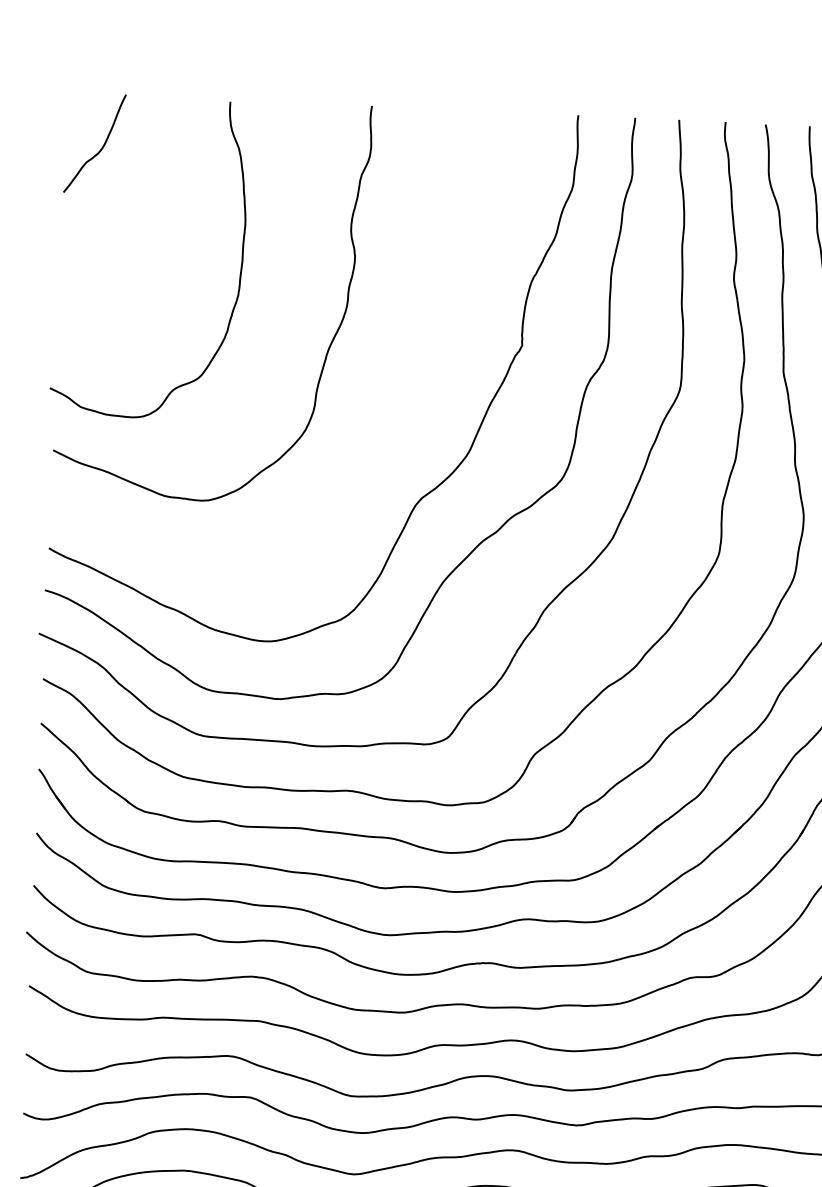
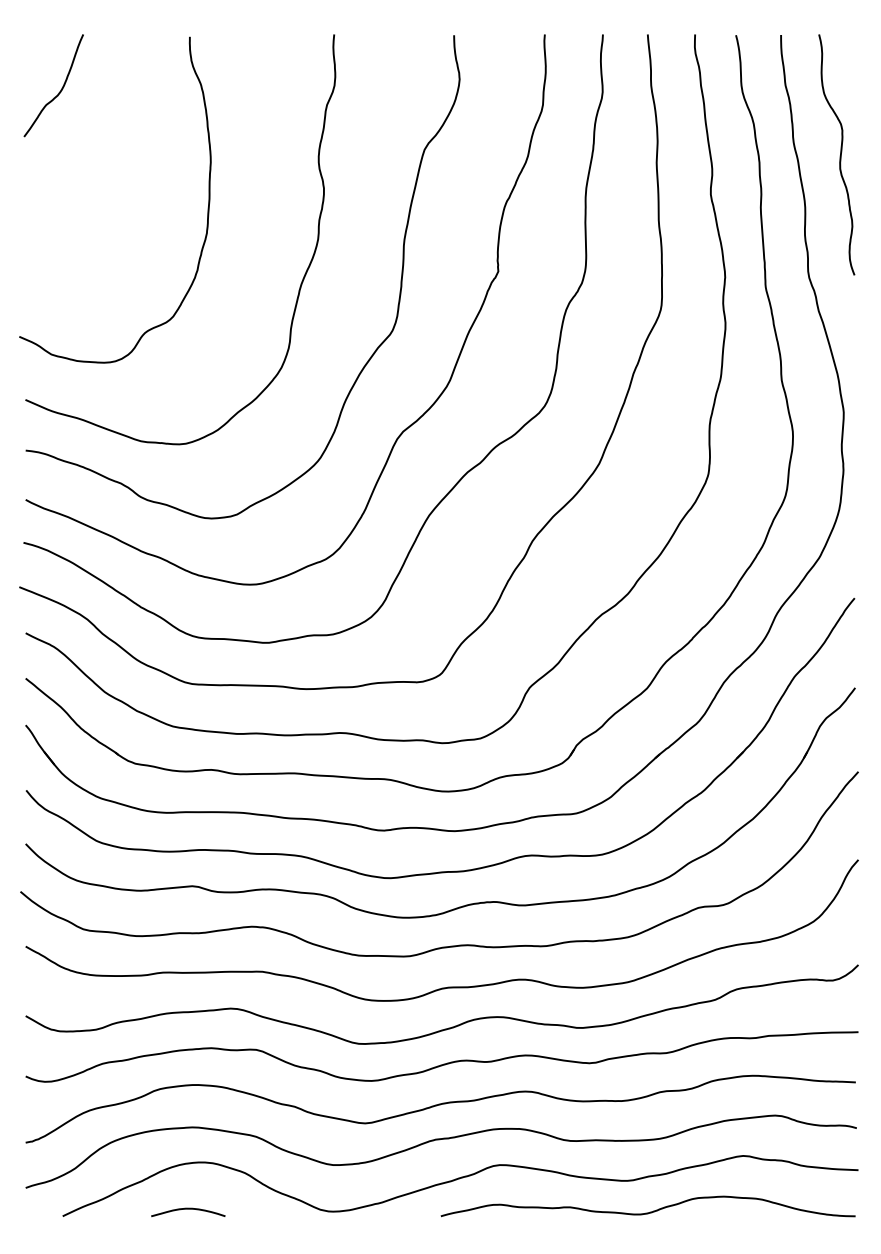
curve: (386, 430) -> (364, 364), added

